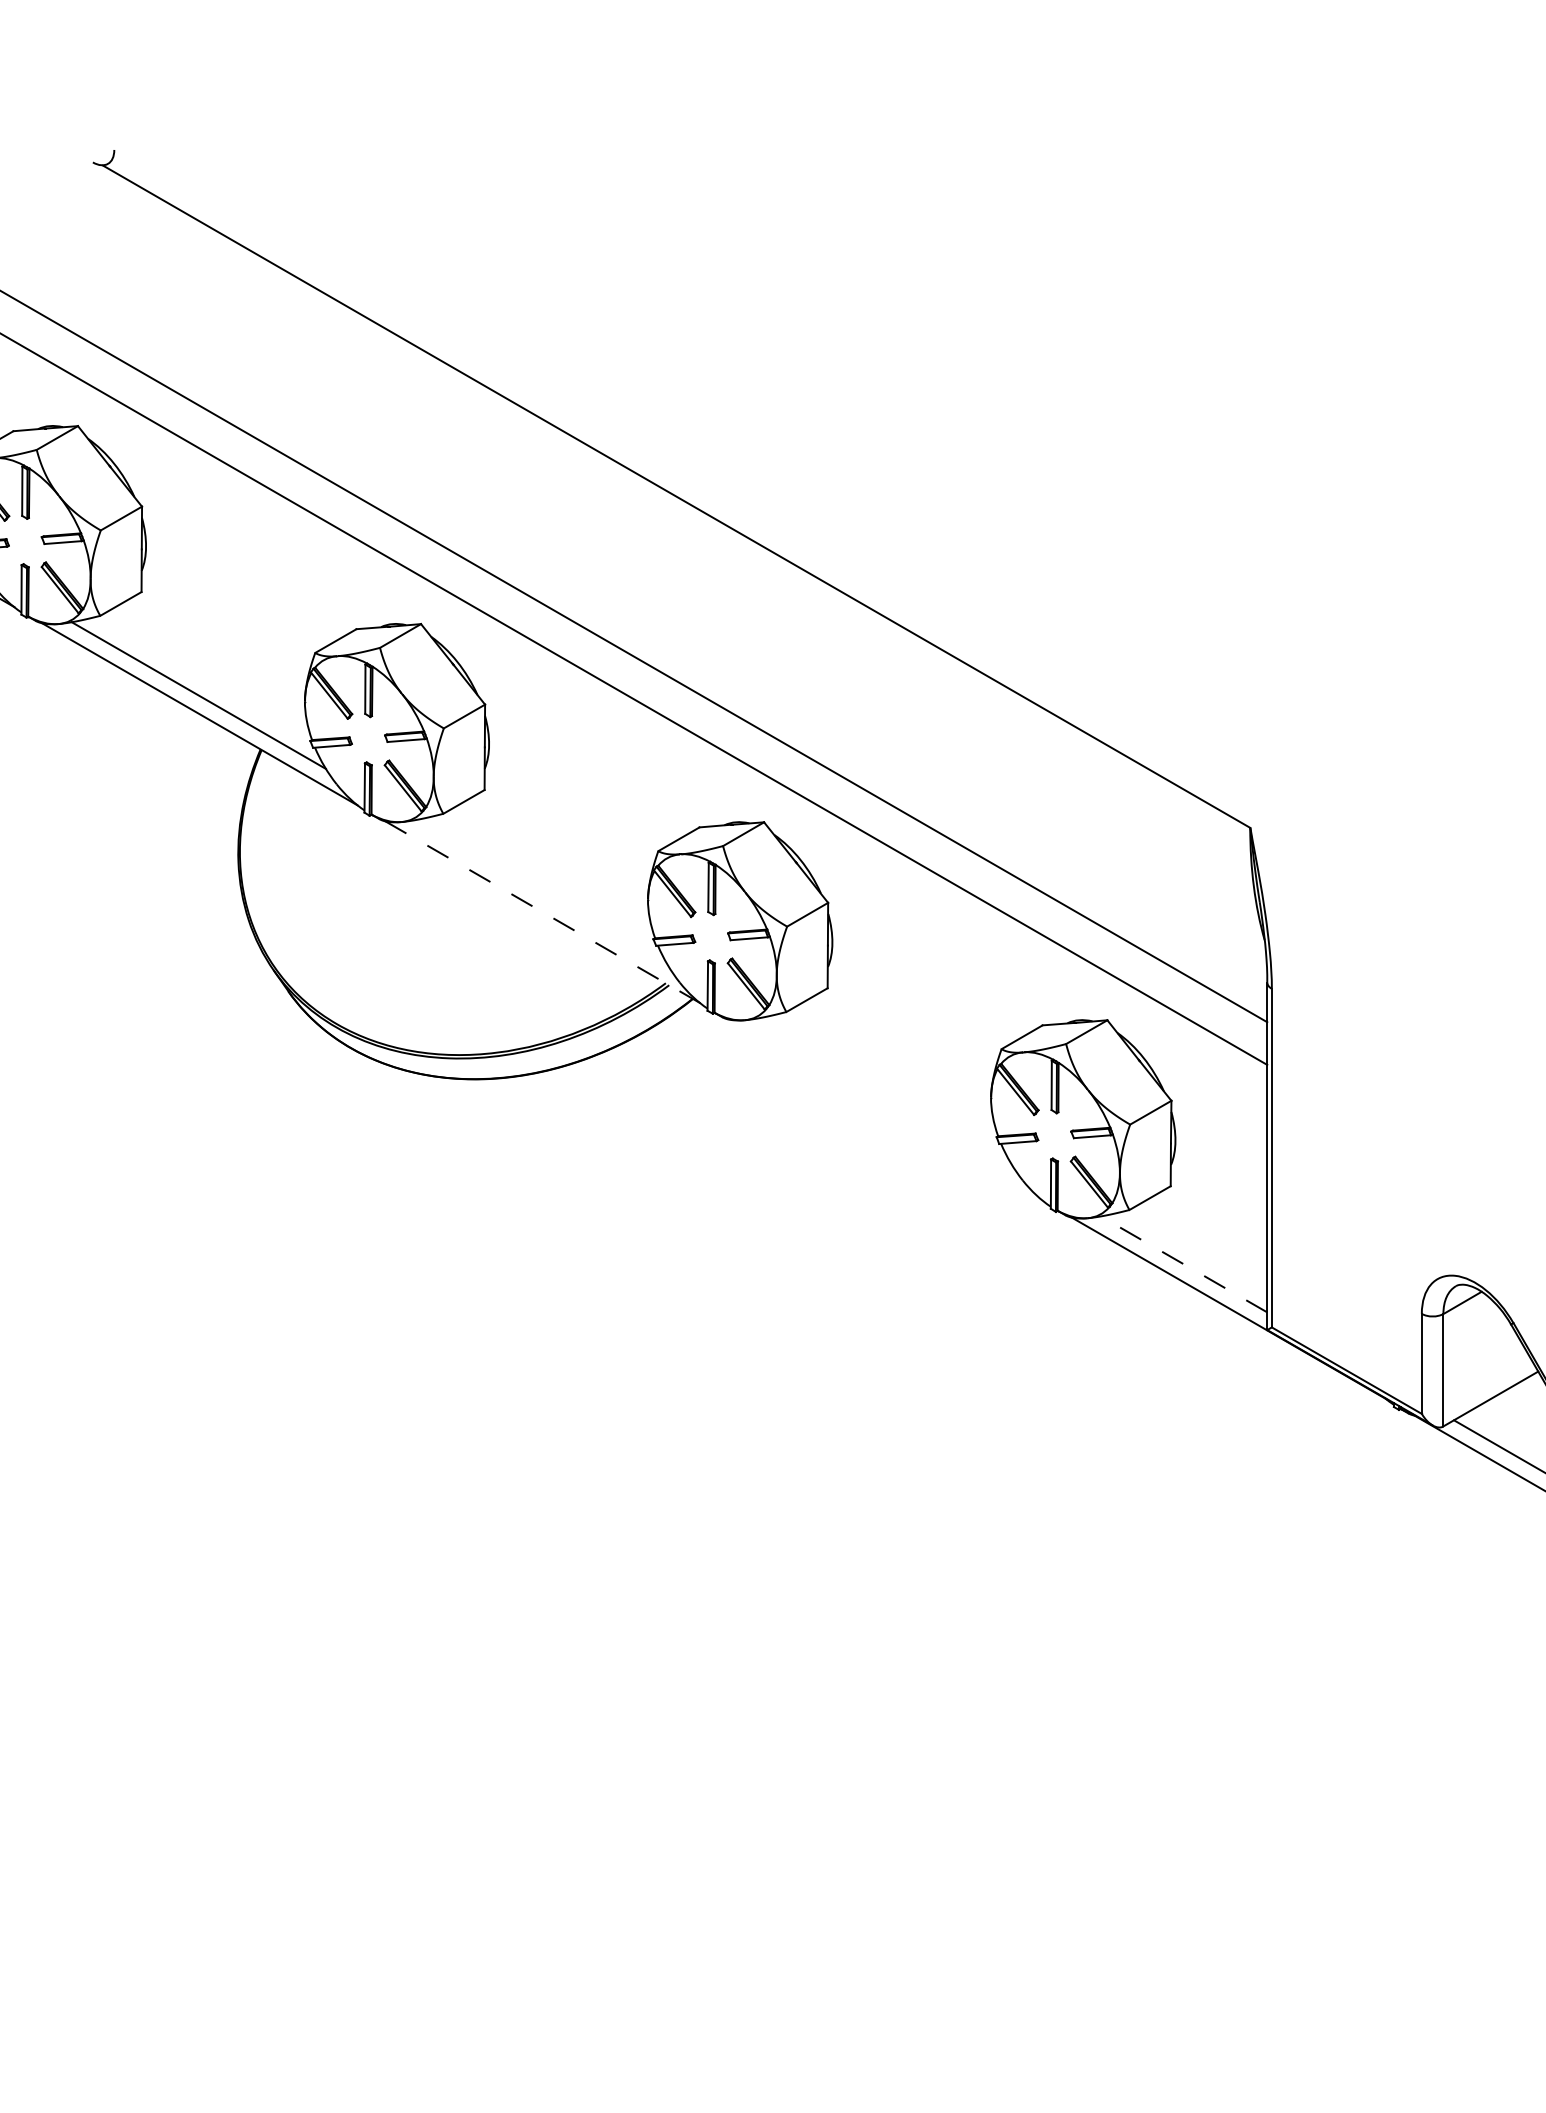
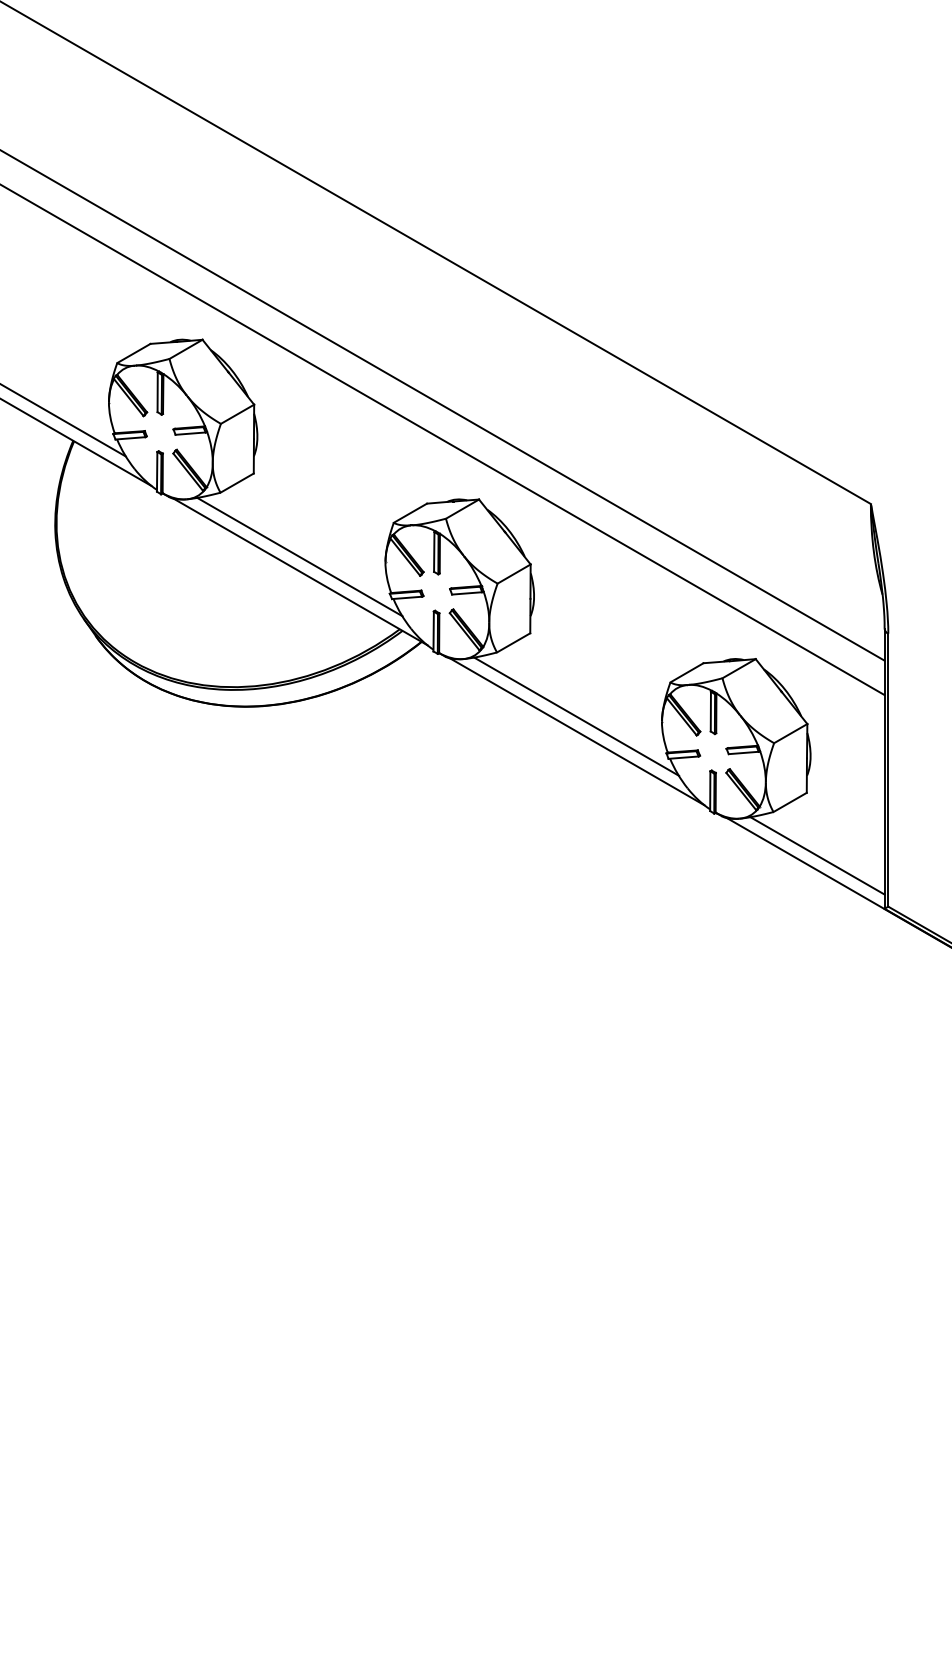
line: (541, 893) -> (299, 556), added
line: (542, 912) -> (300, 572), dashed -> solid
line: (885, 1091) -> (576, 716), added
line: (885, 1110) -> (576, 731), added
line: (1184, 1264) -> (817, 855), dashed -> solid

